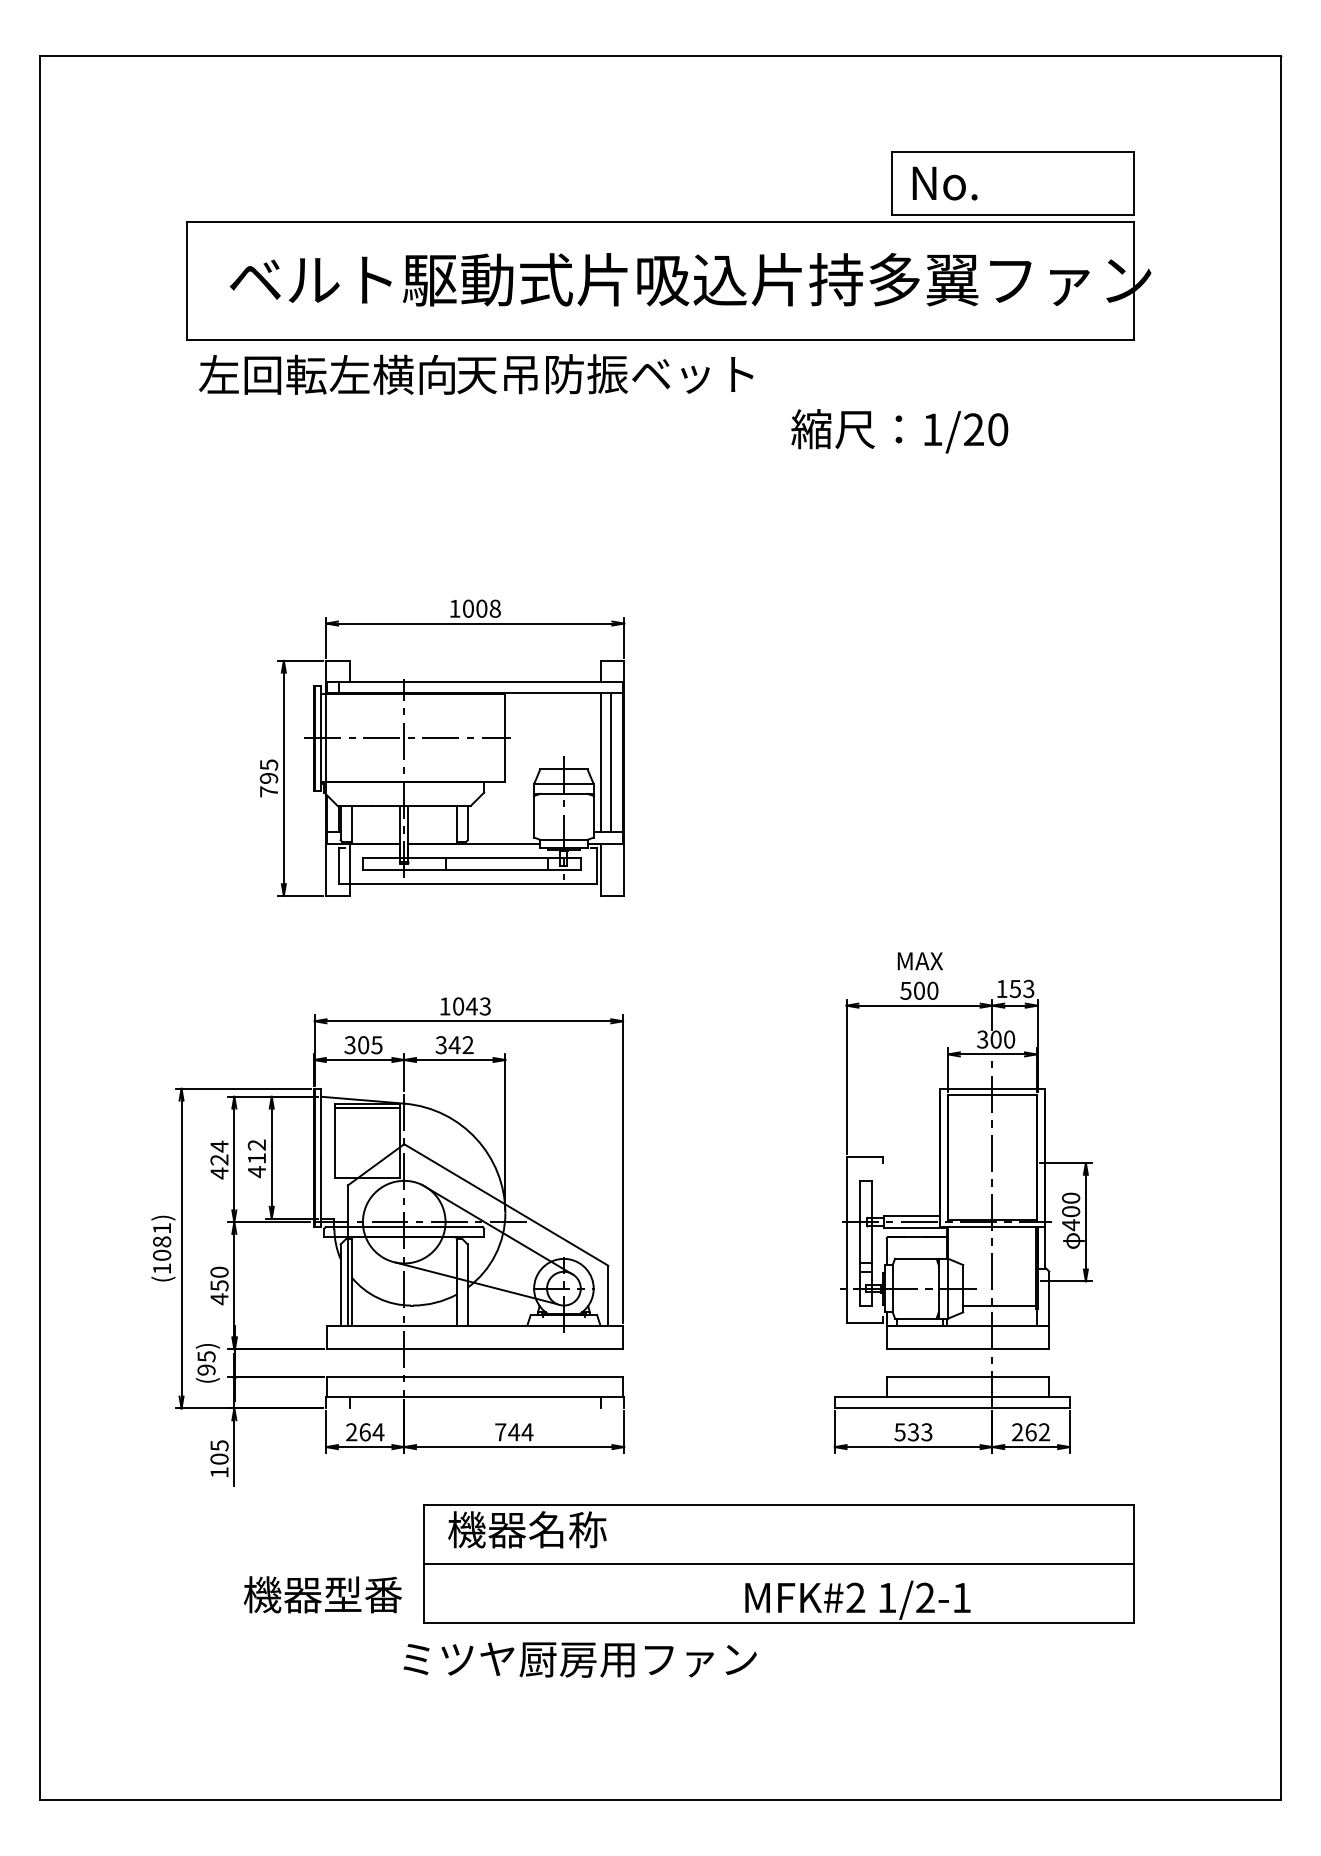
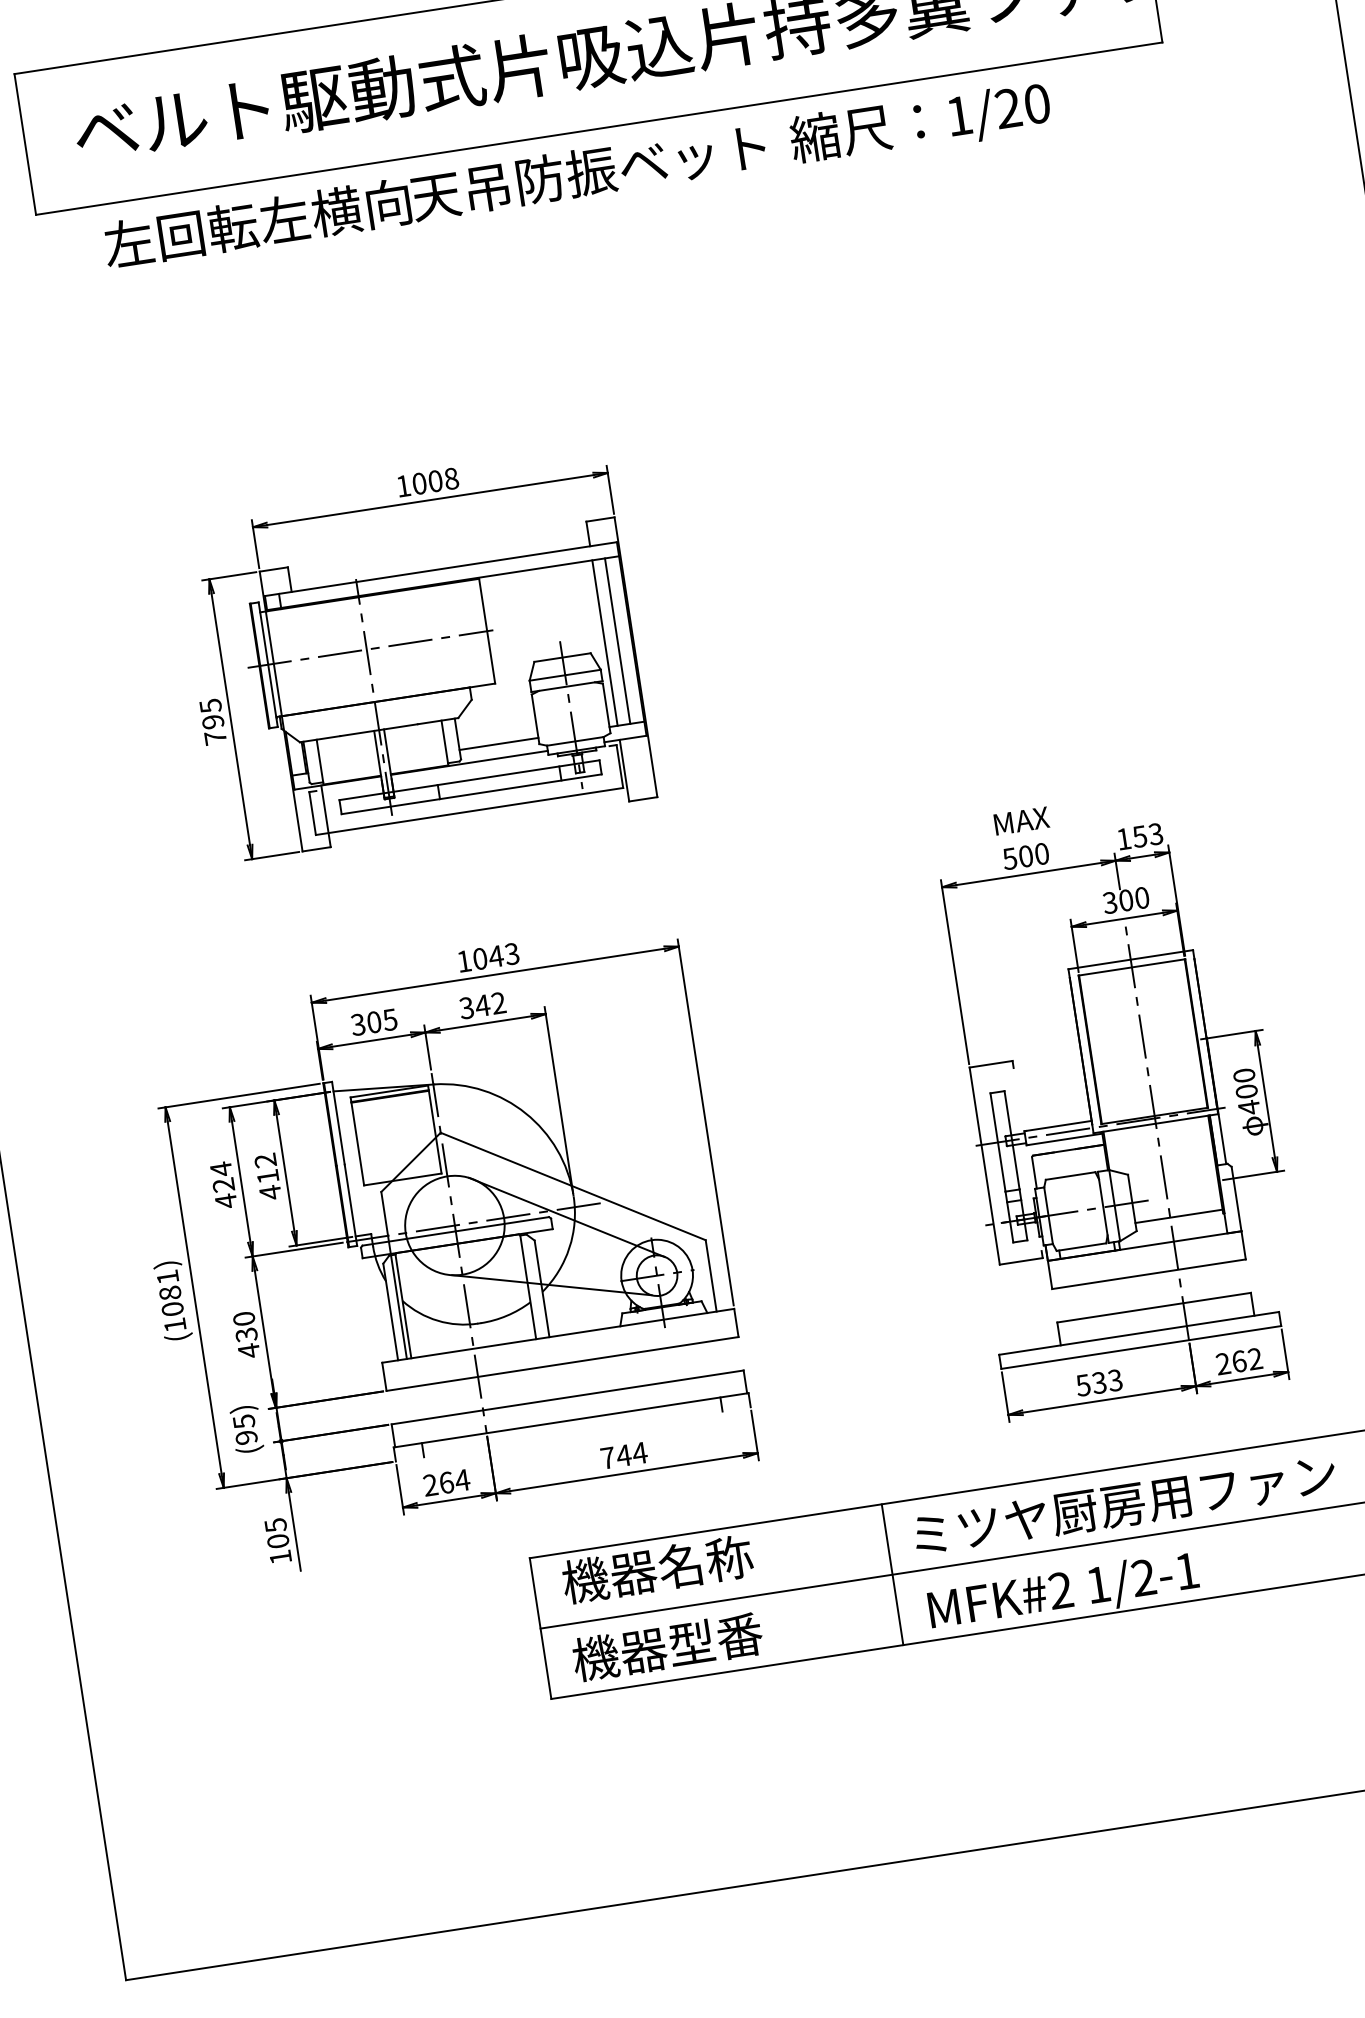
text: (476, 374) -> (435, 195), moved
text: (899, 431) -> (920, 124), moved
line: (500, 832) -> (498, 744), added
text: (219, 1285) -> (246, 1334), 450 -> 430
line: (719, 1563) -> (892, 1574), added
text: (323, 1594) -> (668, 1646), moved
text: (579, 1659) -> (1124, 1504), moved

